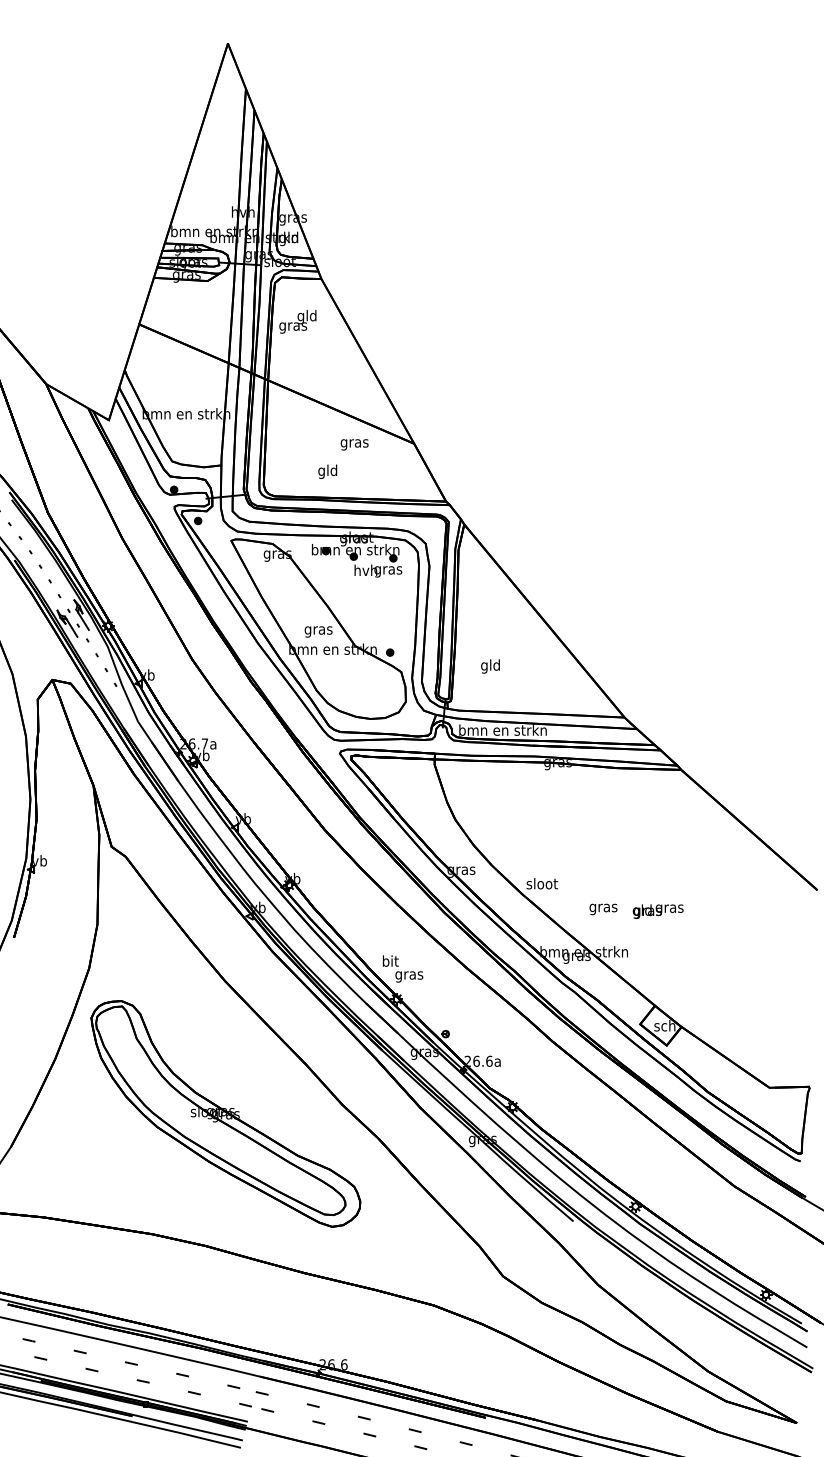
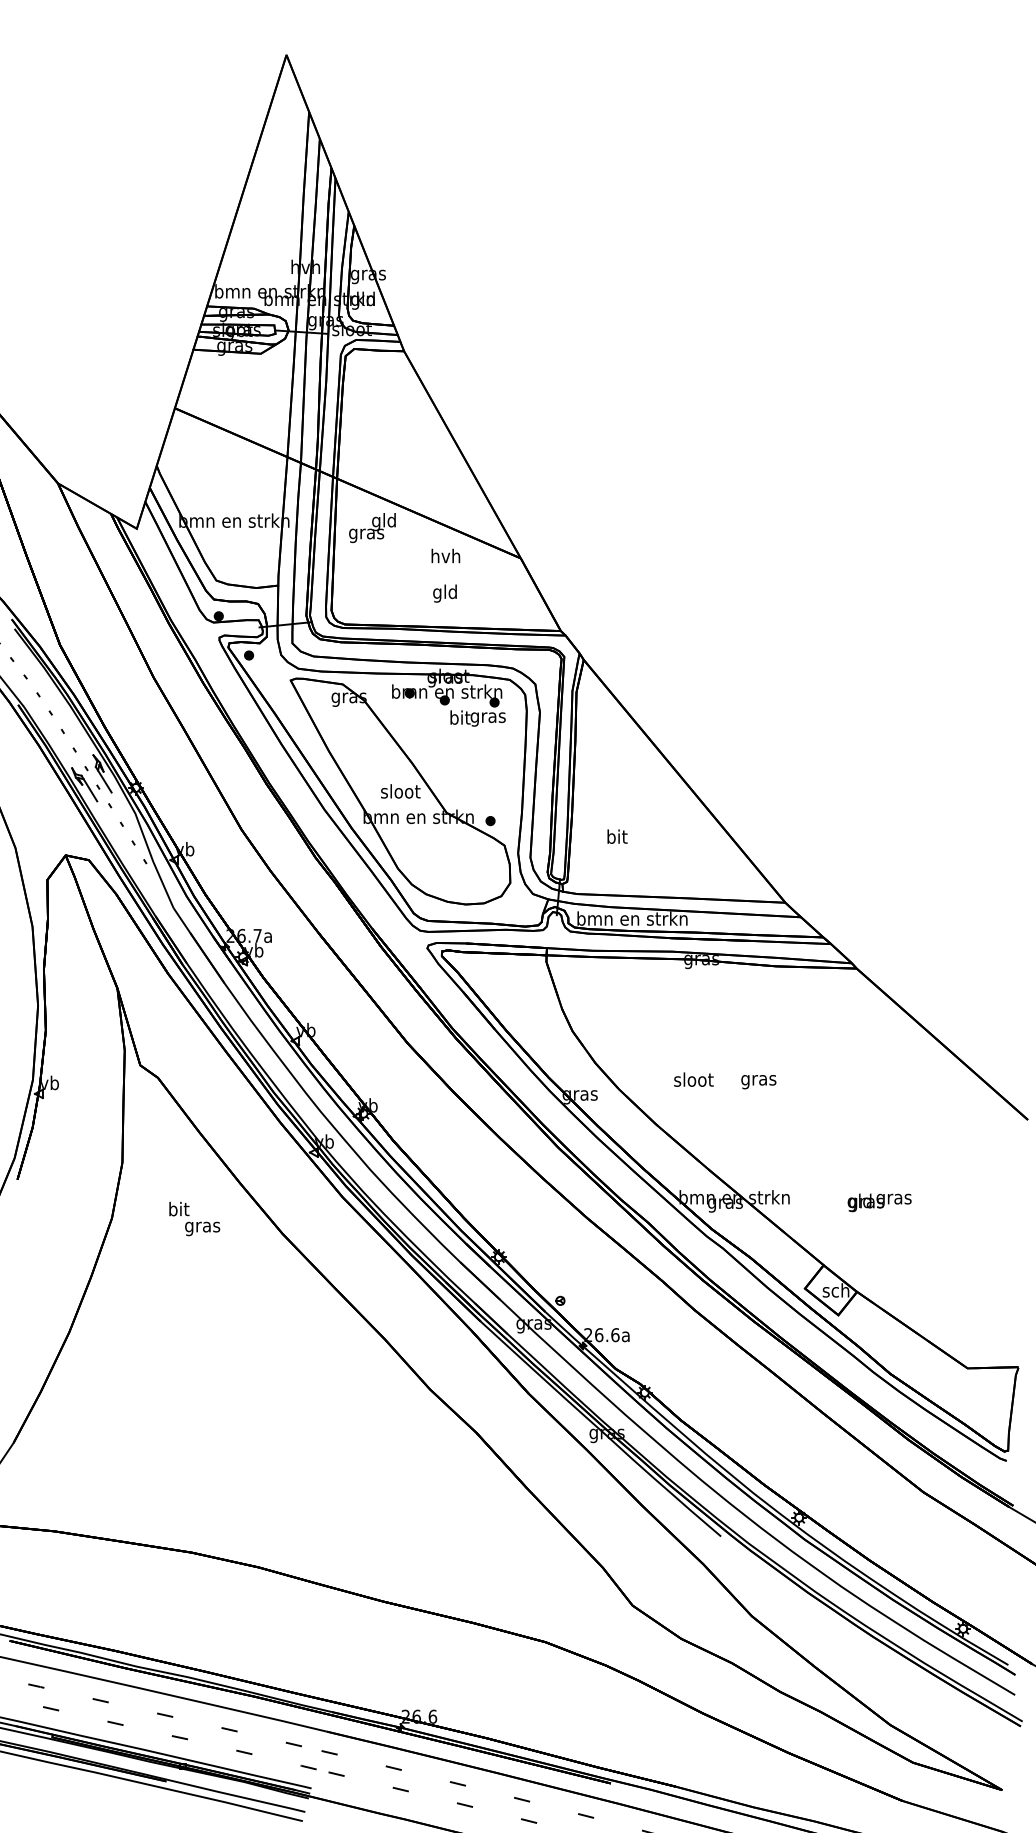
text: (297, 321) -> (372, 527), moved
text: (354, 443) -> (445, 557), gras -> hvh
text: (327, 471) -> (444, 593), moved
text: (365, 570) -> (459, 717), hvh -> bit
text: (318, 630) -> (400, 793), gras -> sloot
text: (490, 666) -> (616, 838), gld -> bit
text: (541, 883) -> (693, 1079), moved
text: (603, 909) -> (758, 1082), moved
text: (658, 911) -> (879, 1202), moved
text: (402, 968) -> (194, 1218), moved
part: (225, 1114) -> (283, 1401), removed

